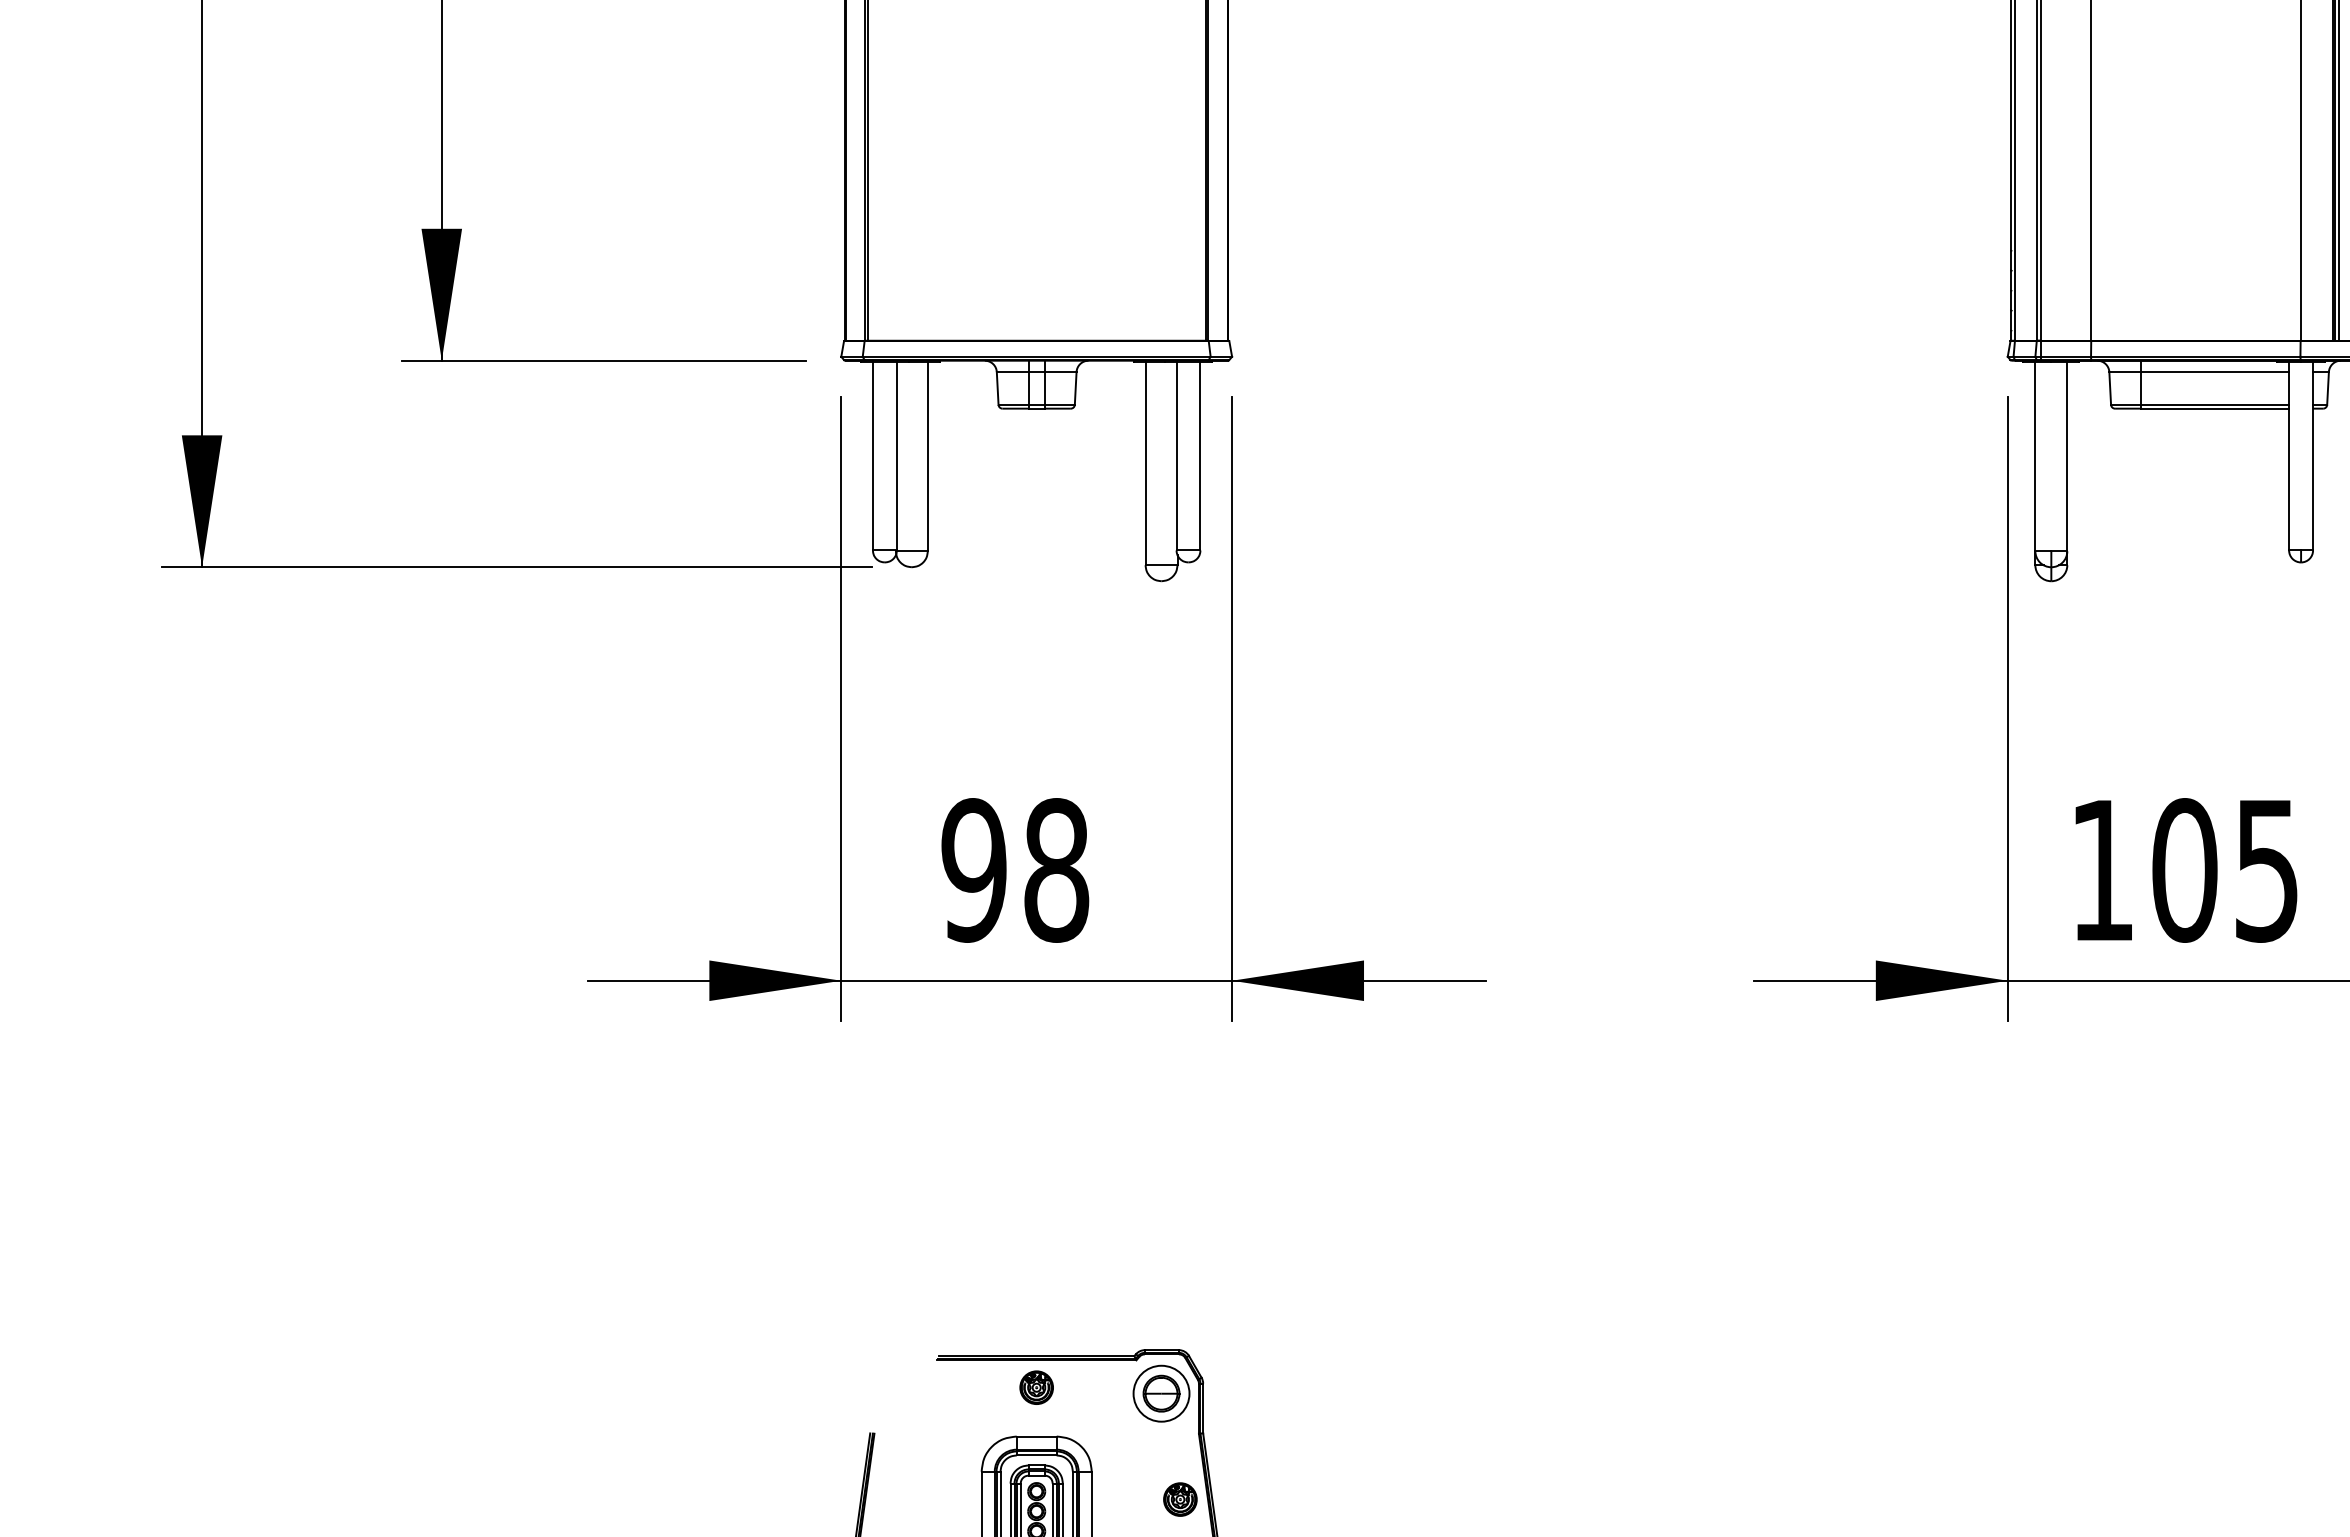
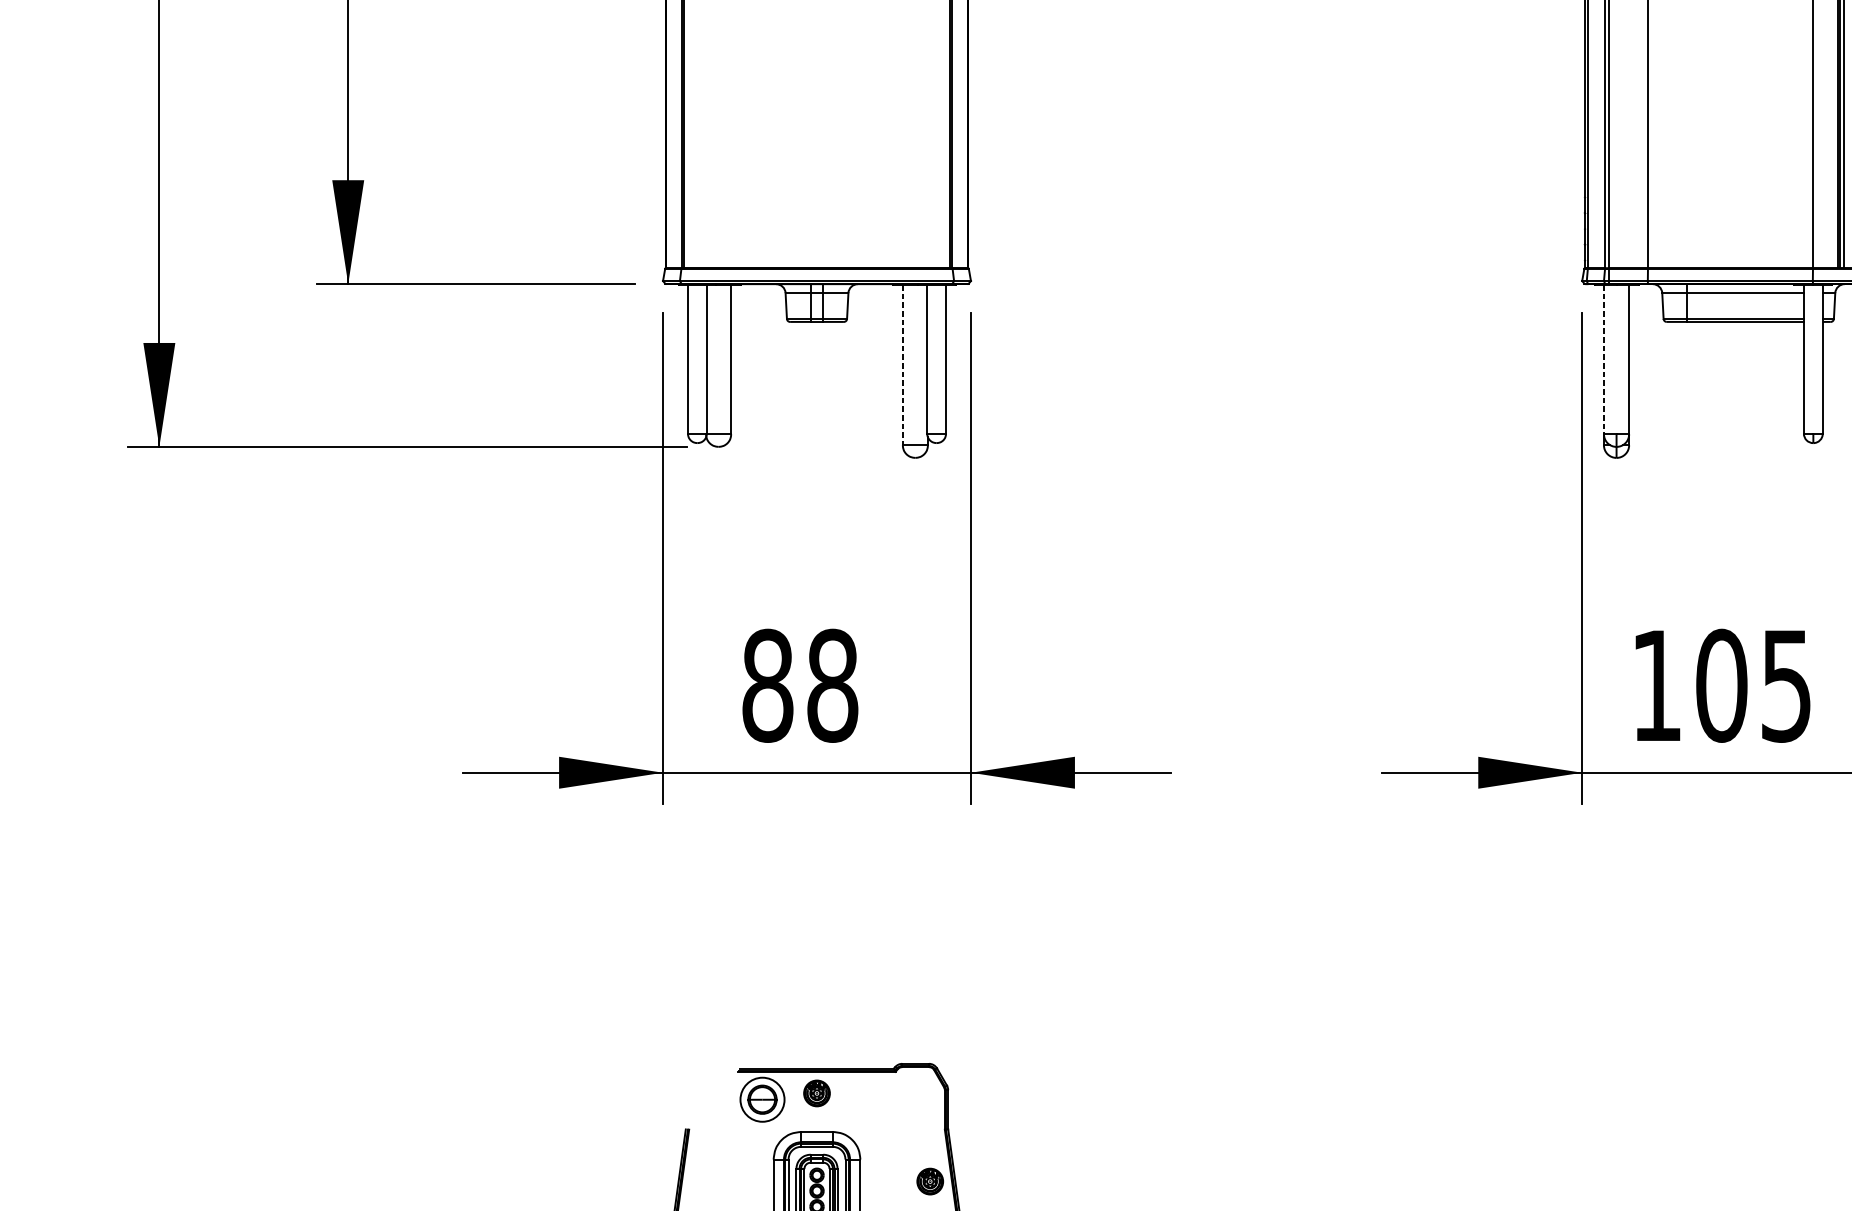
line: (2035, 456) -> (1604, 359), solid -> dashed
line: (1145, 463) -> (902, 365), solid -> dashed
text: (973, 870) -> (767, 685), 98 -> 88
part: (1161, 1393) -> (762, 1099), moved

